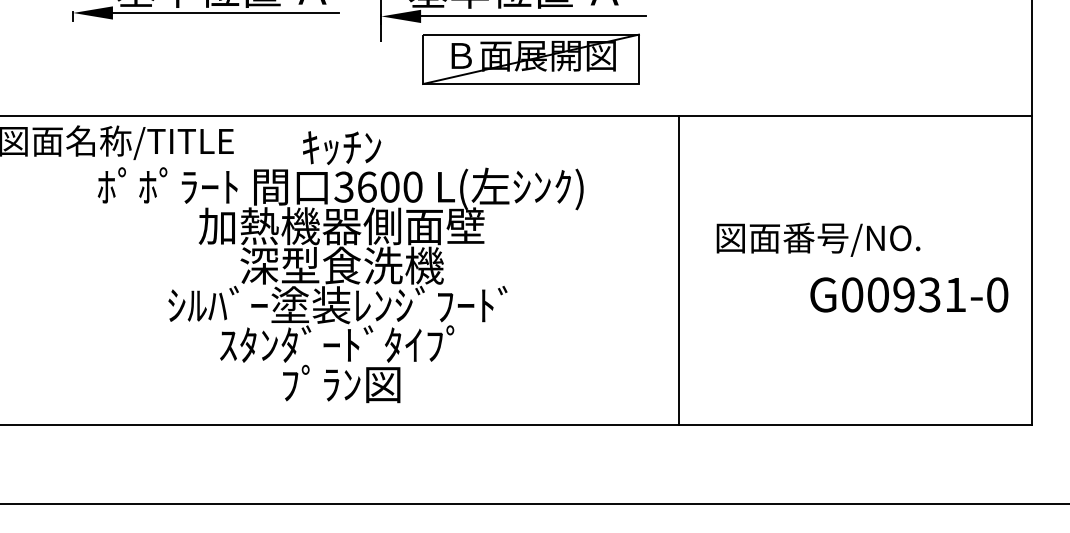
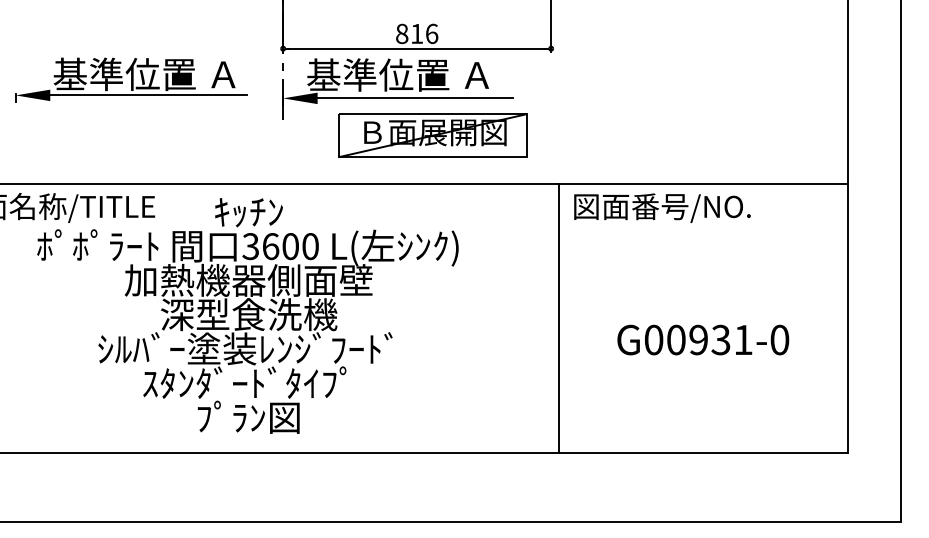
part: (530, 59) -> (432, 135), moved
text: (818, 238) -> (662, 207), moved
line: (679, 270) -> (558, 318), moved
text: (909, 294) -> (703, 339), moved

